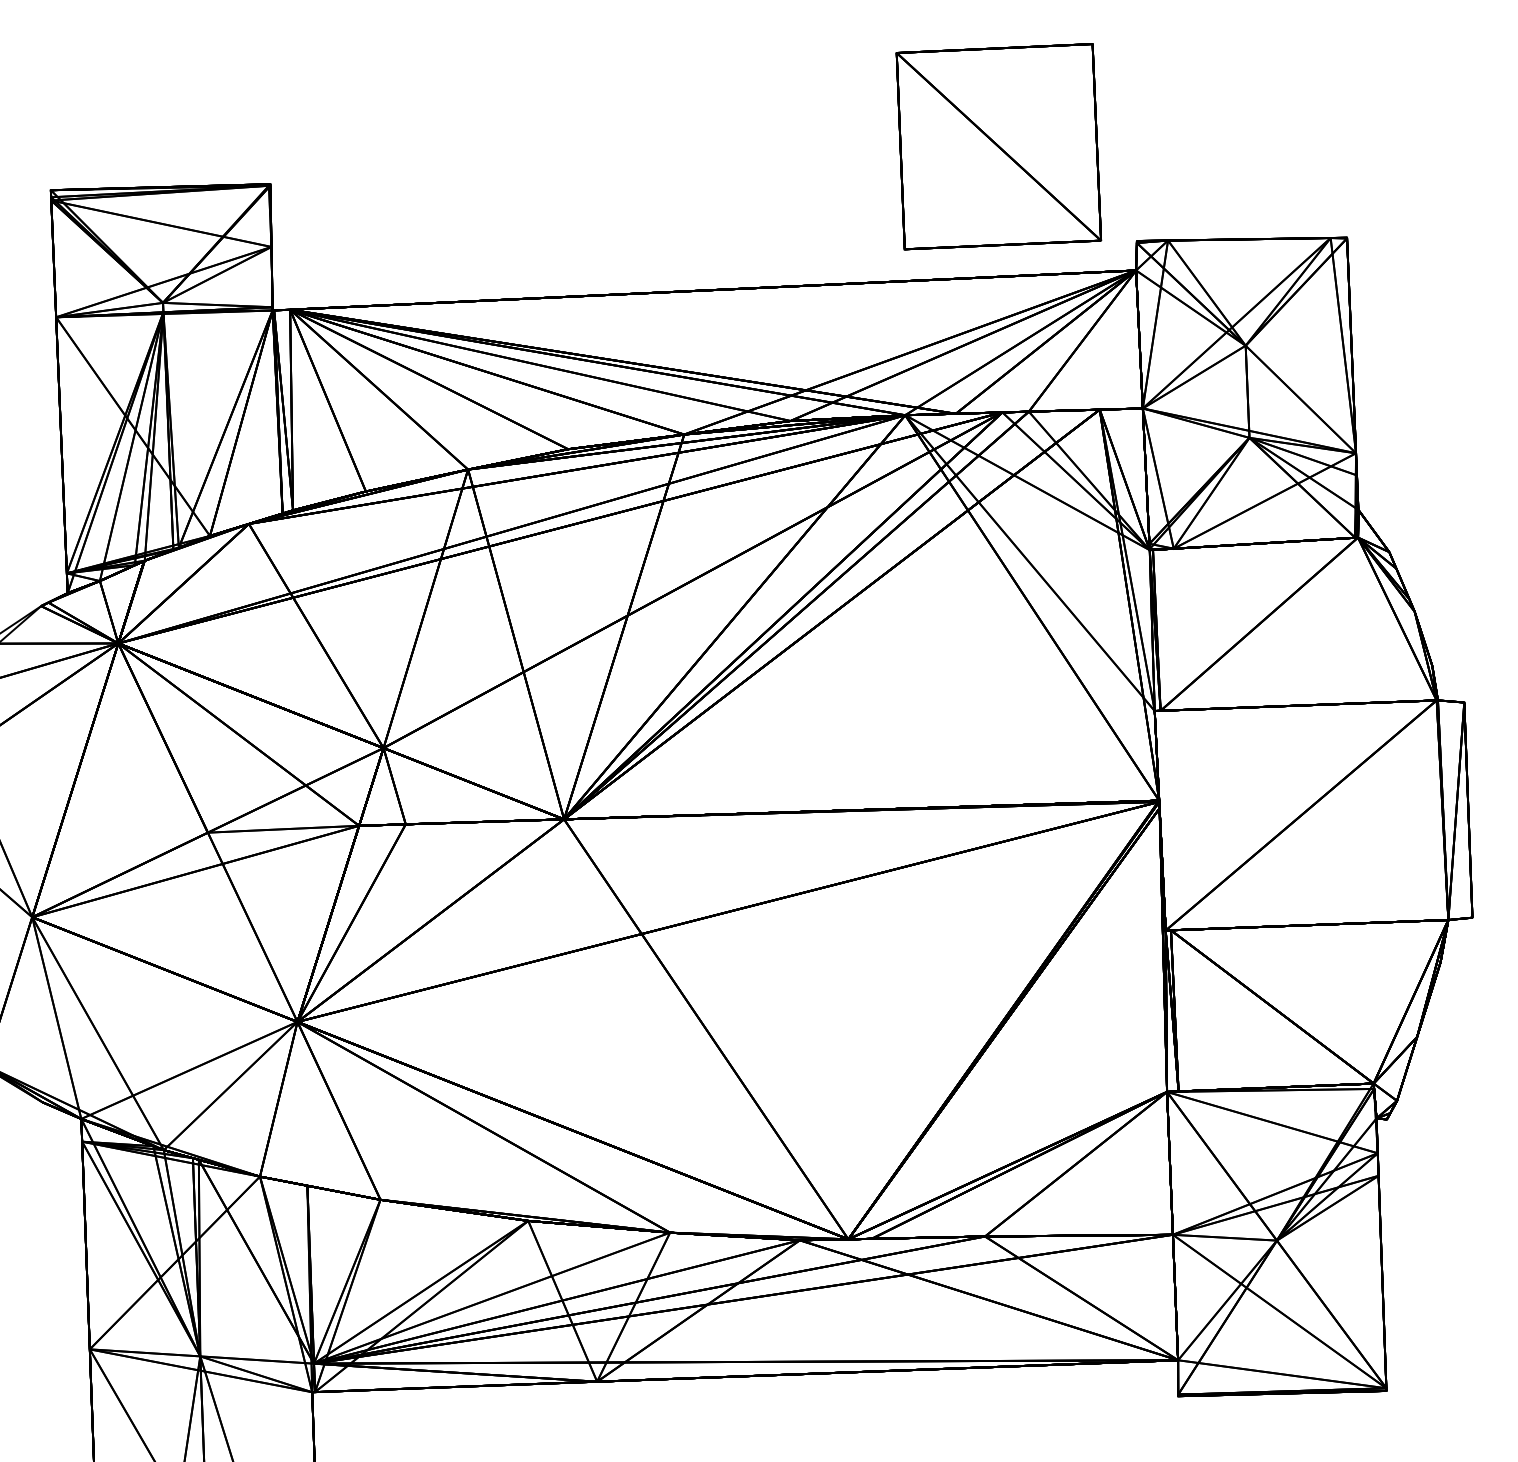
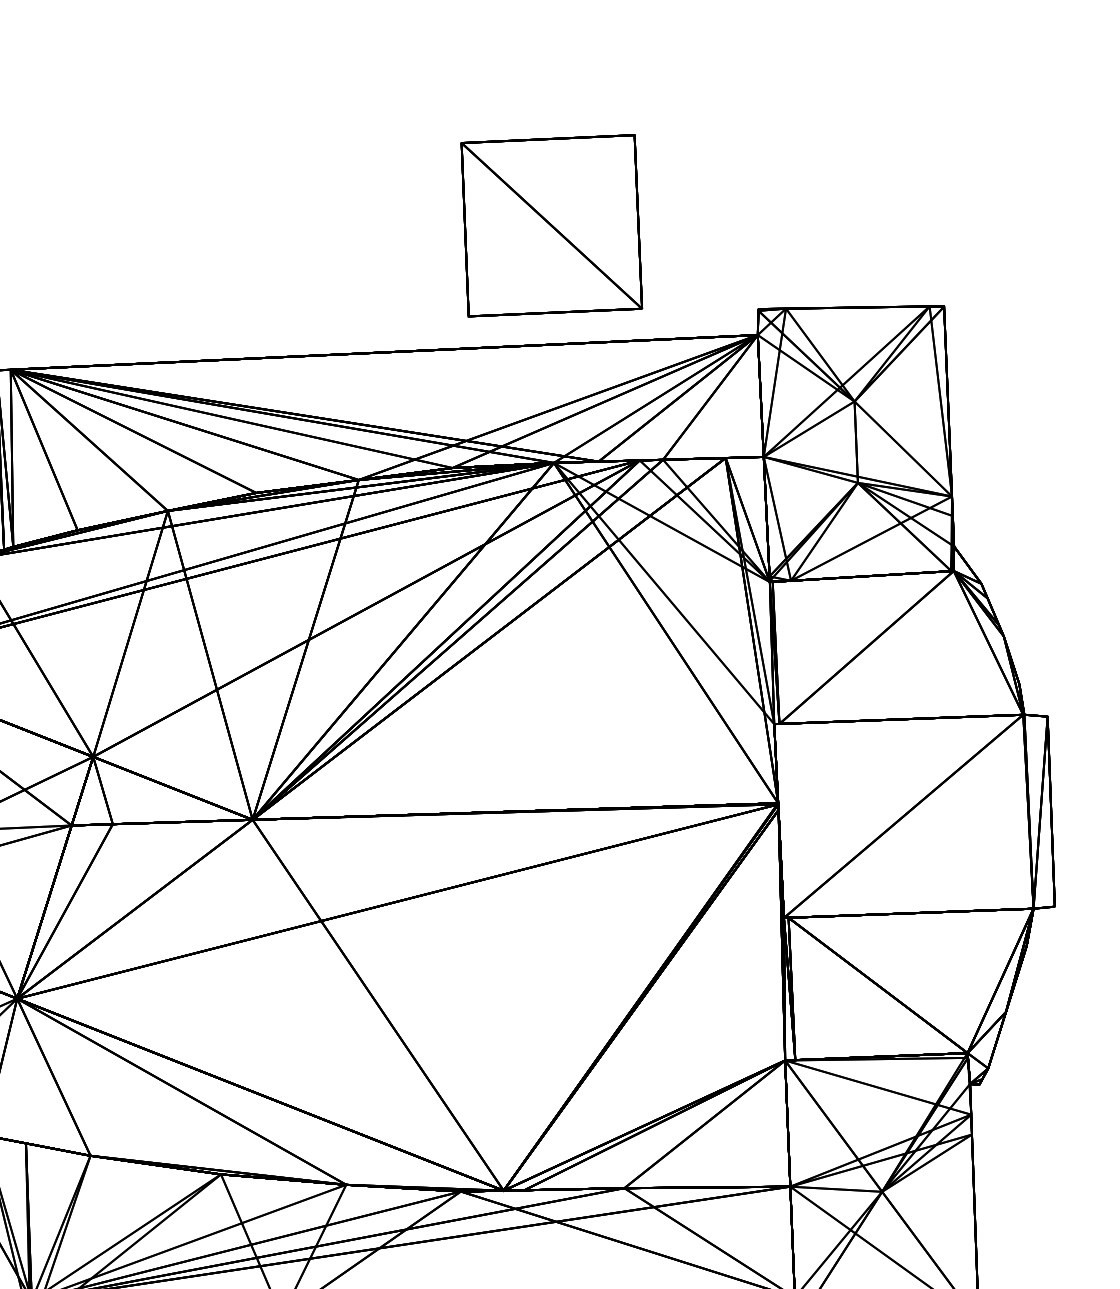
part: (998, 146) -> (551, 225), moved

